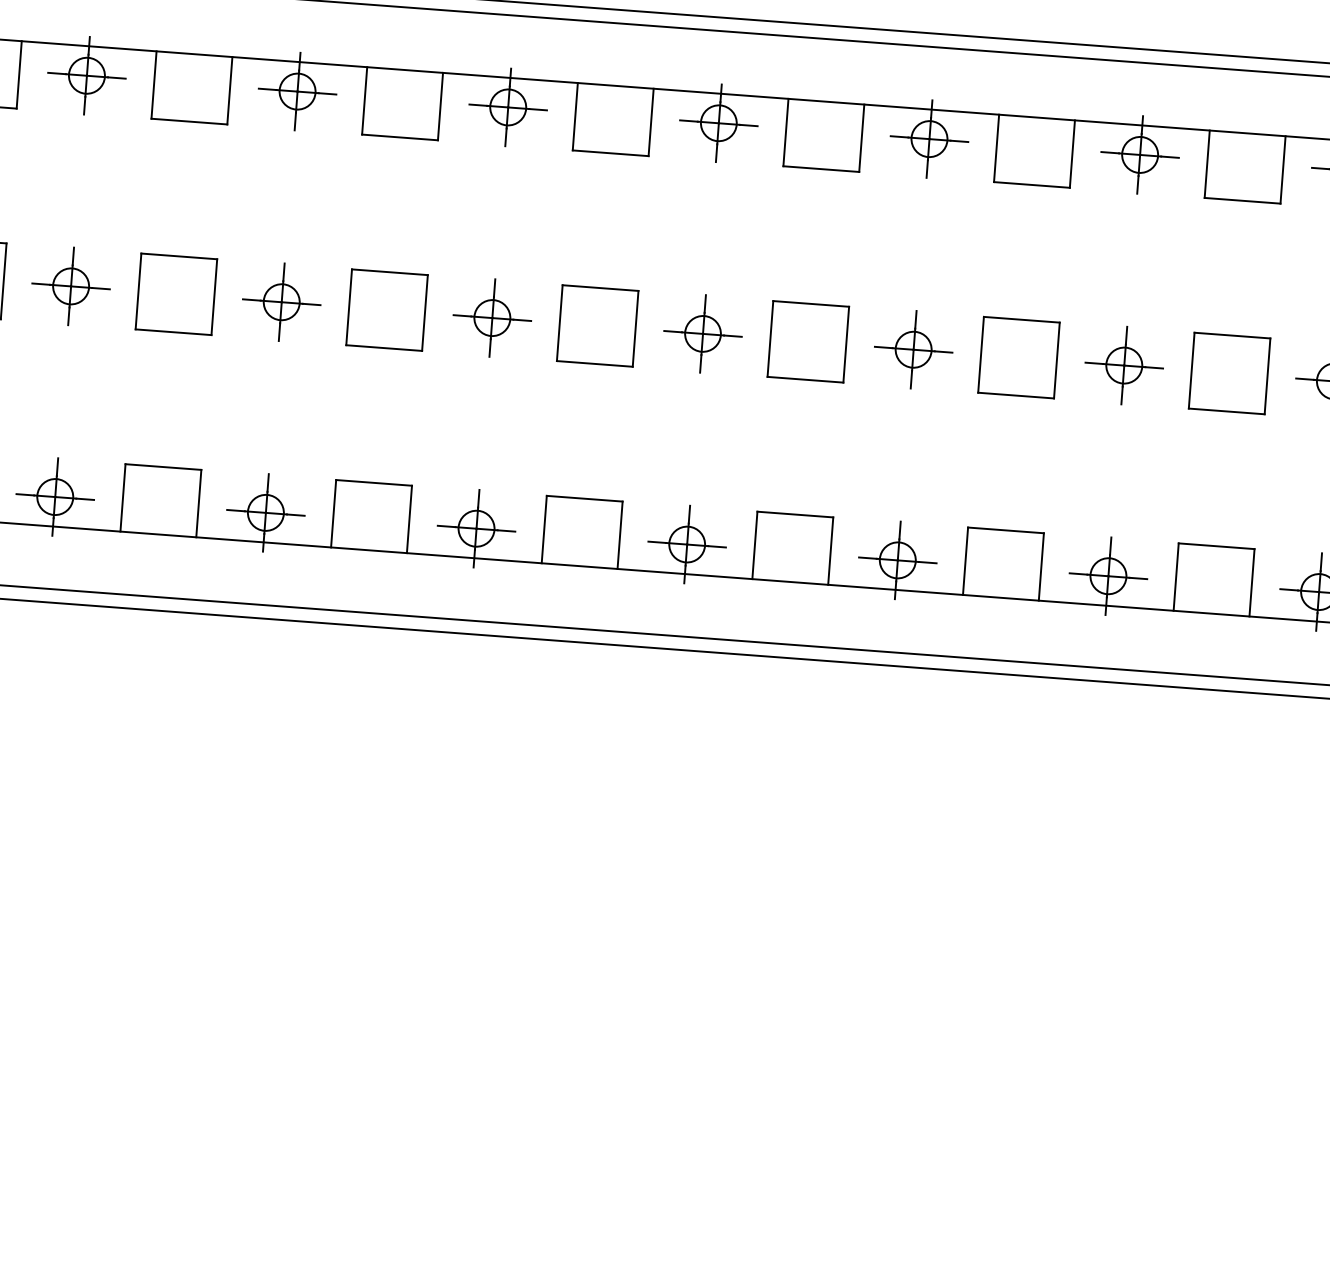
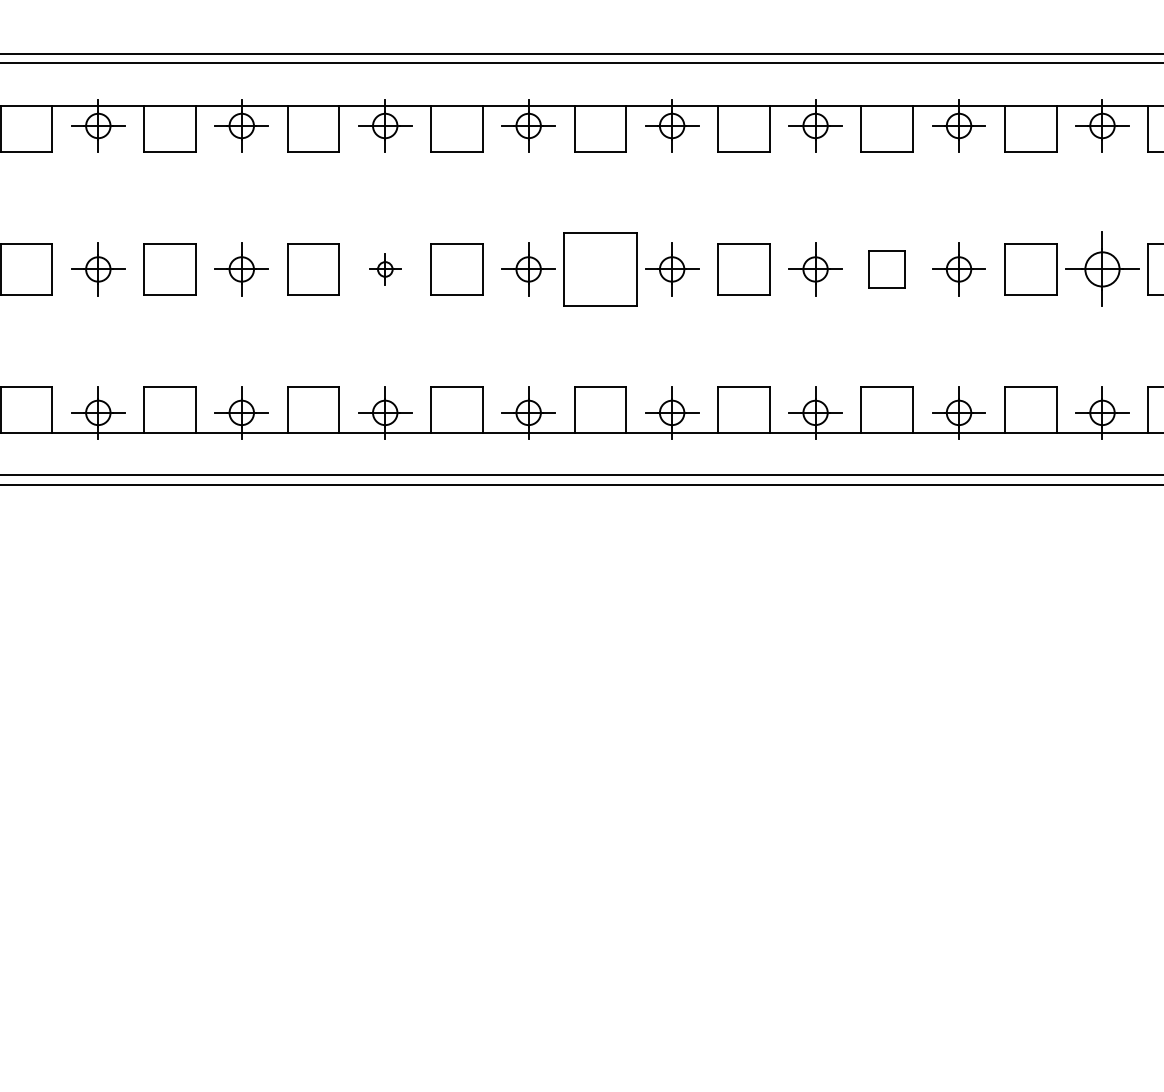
part: (71, 286) -> (385, 269), size x0.6
part: (387, 310) -> (600, 269), size x1.4
part: (807, 341) -> (886, 269), size x0.7
part: (1124, 365) -> (1102, 269), size x1.4

